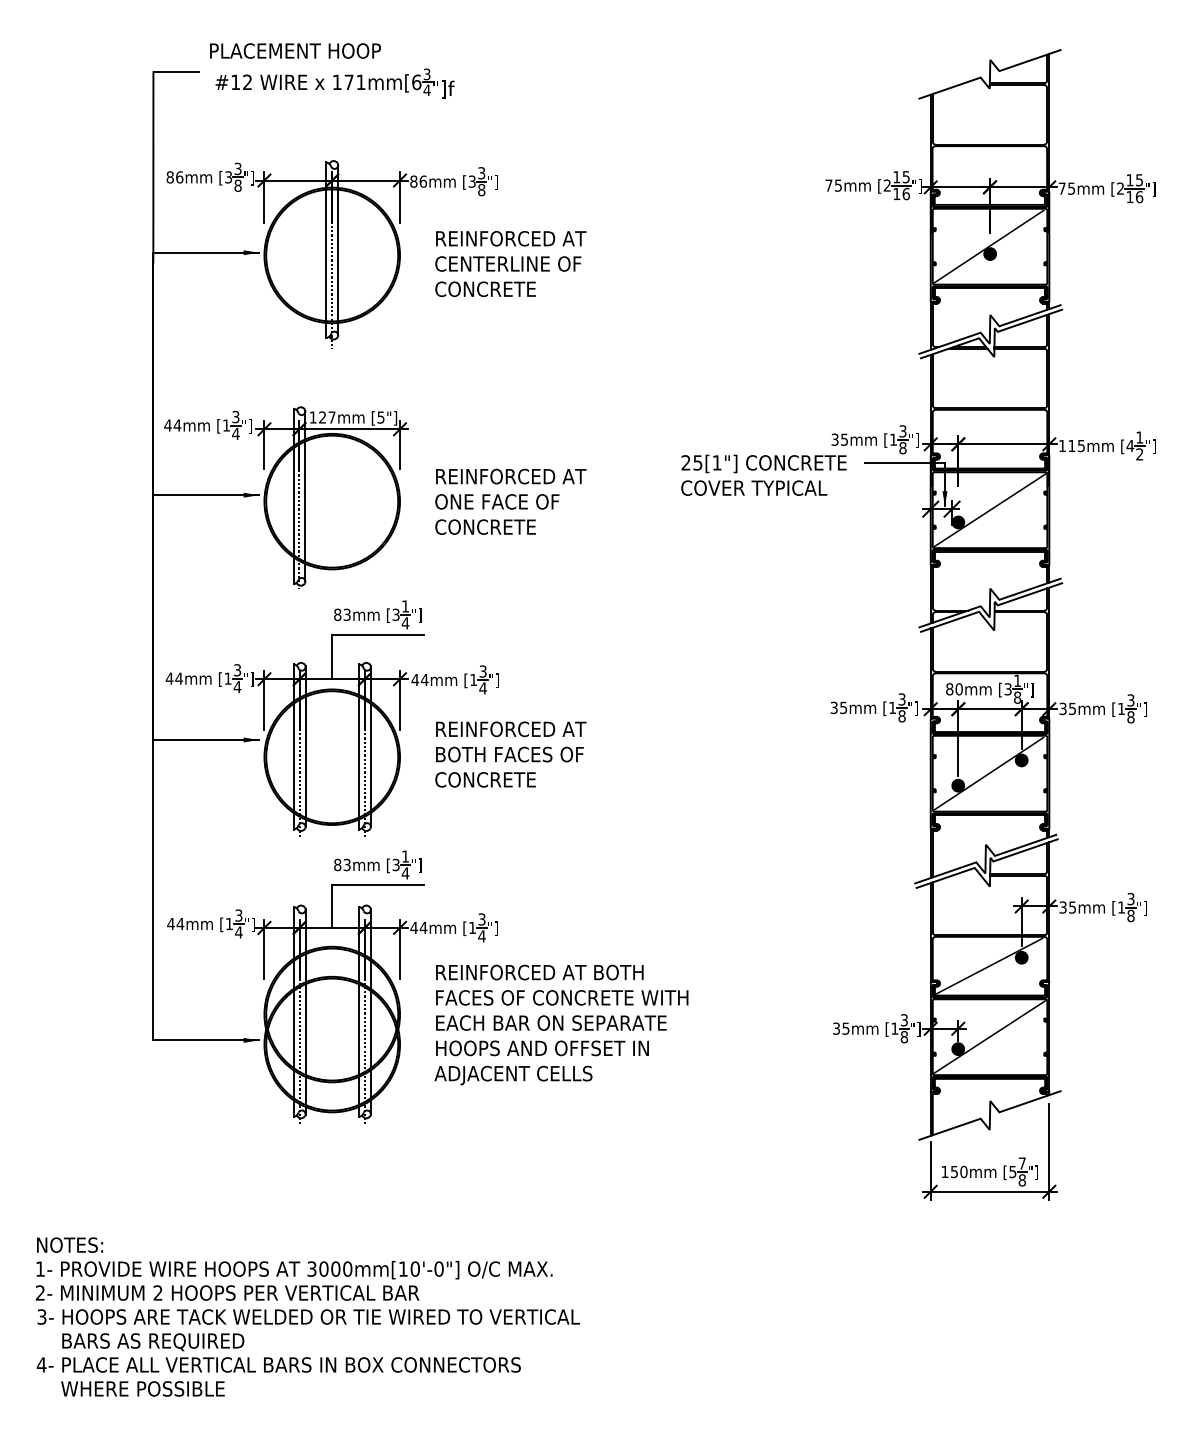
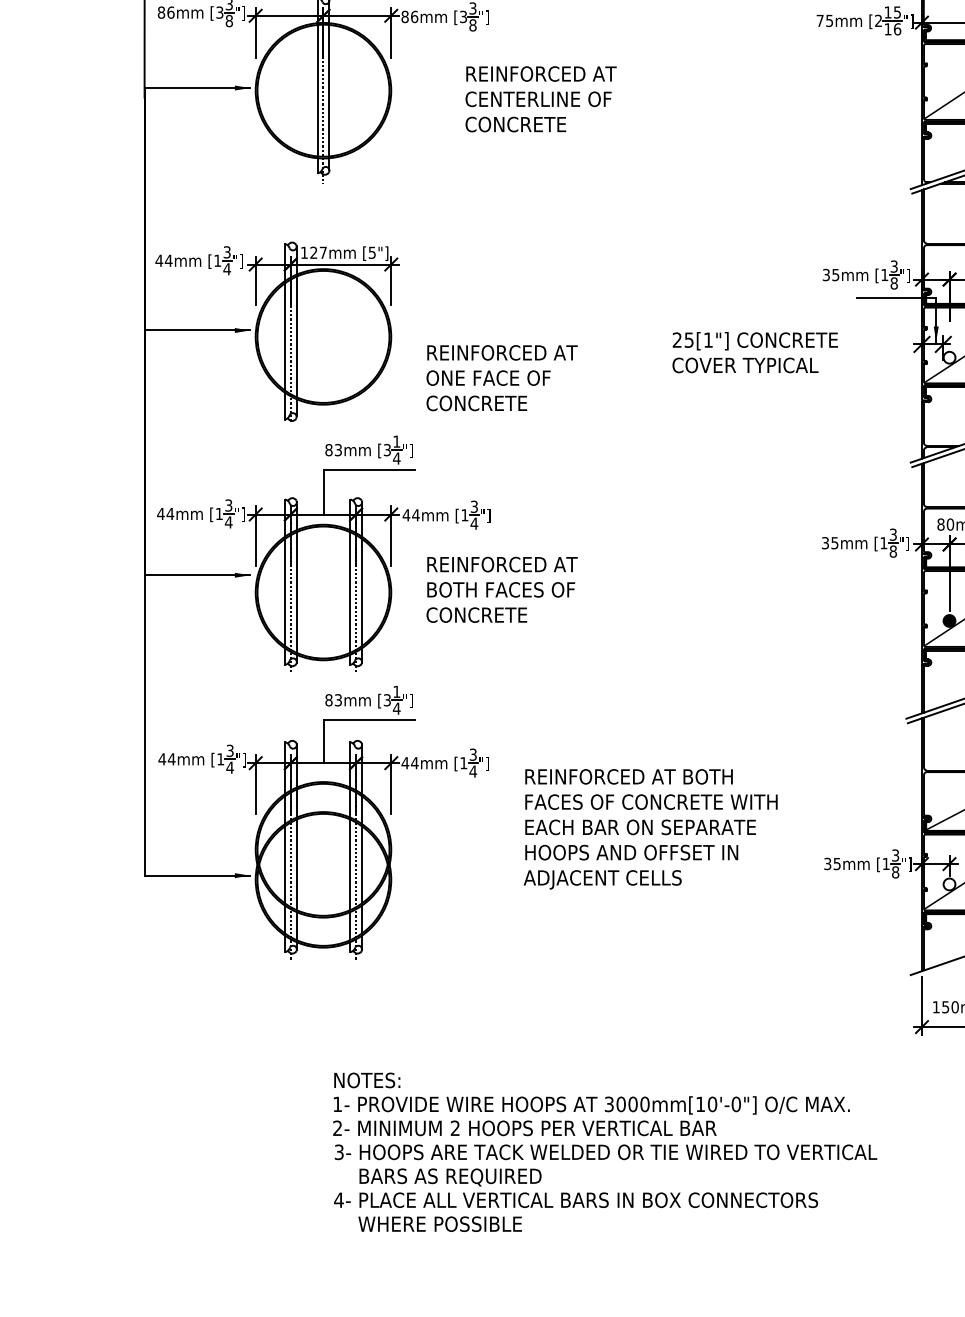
text: (510, 264) -> (540, 99), moved
text: (763, 474) -> (754, 351), moved
text: (510, 501) -> (501, 377), moved
fill: (958, 522) -> (949, 357), removed
text: (561, 1024) -> (650, 828), moved
fill: (958, 1049) -> (949, 884), removed
text: (307, 1316) -> (604, 1151), moved

